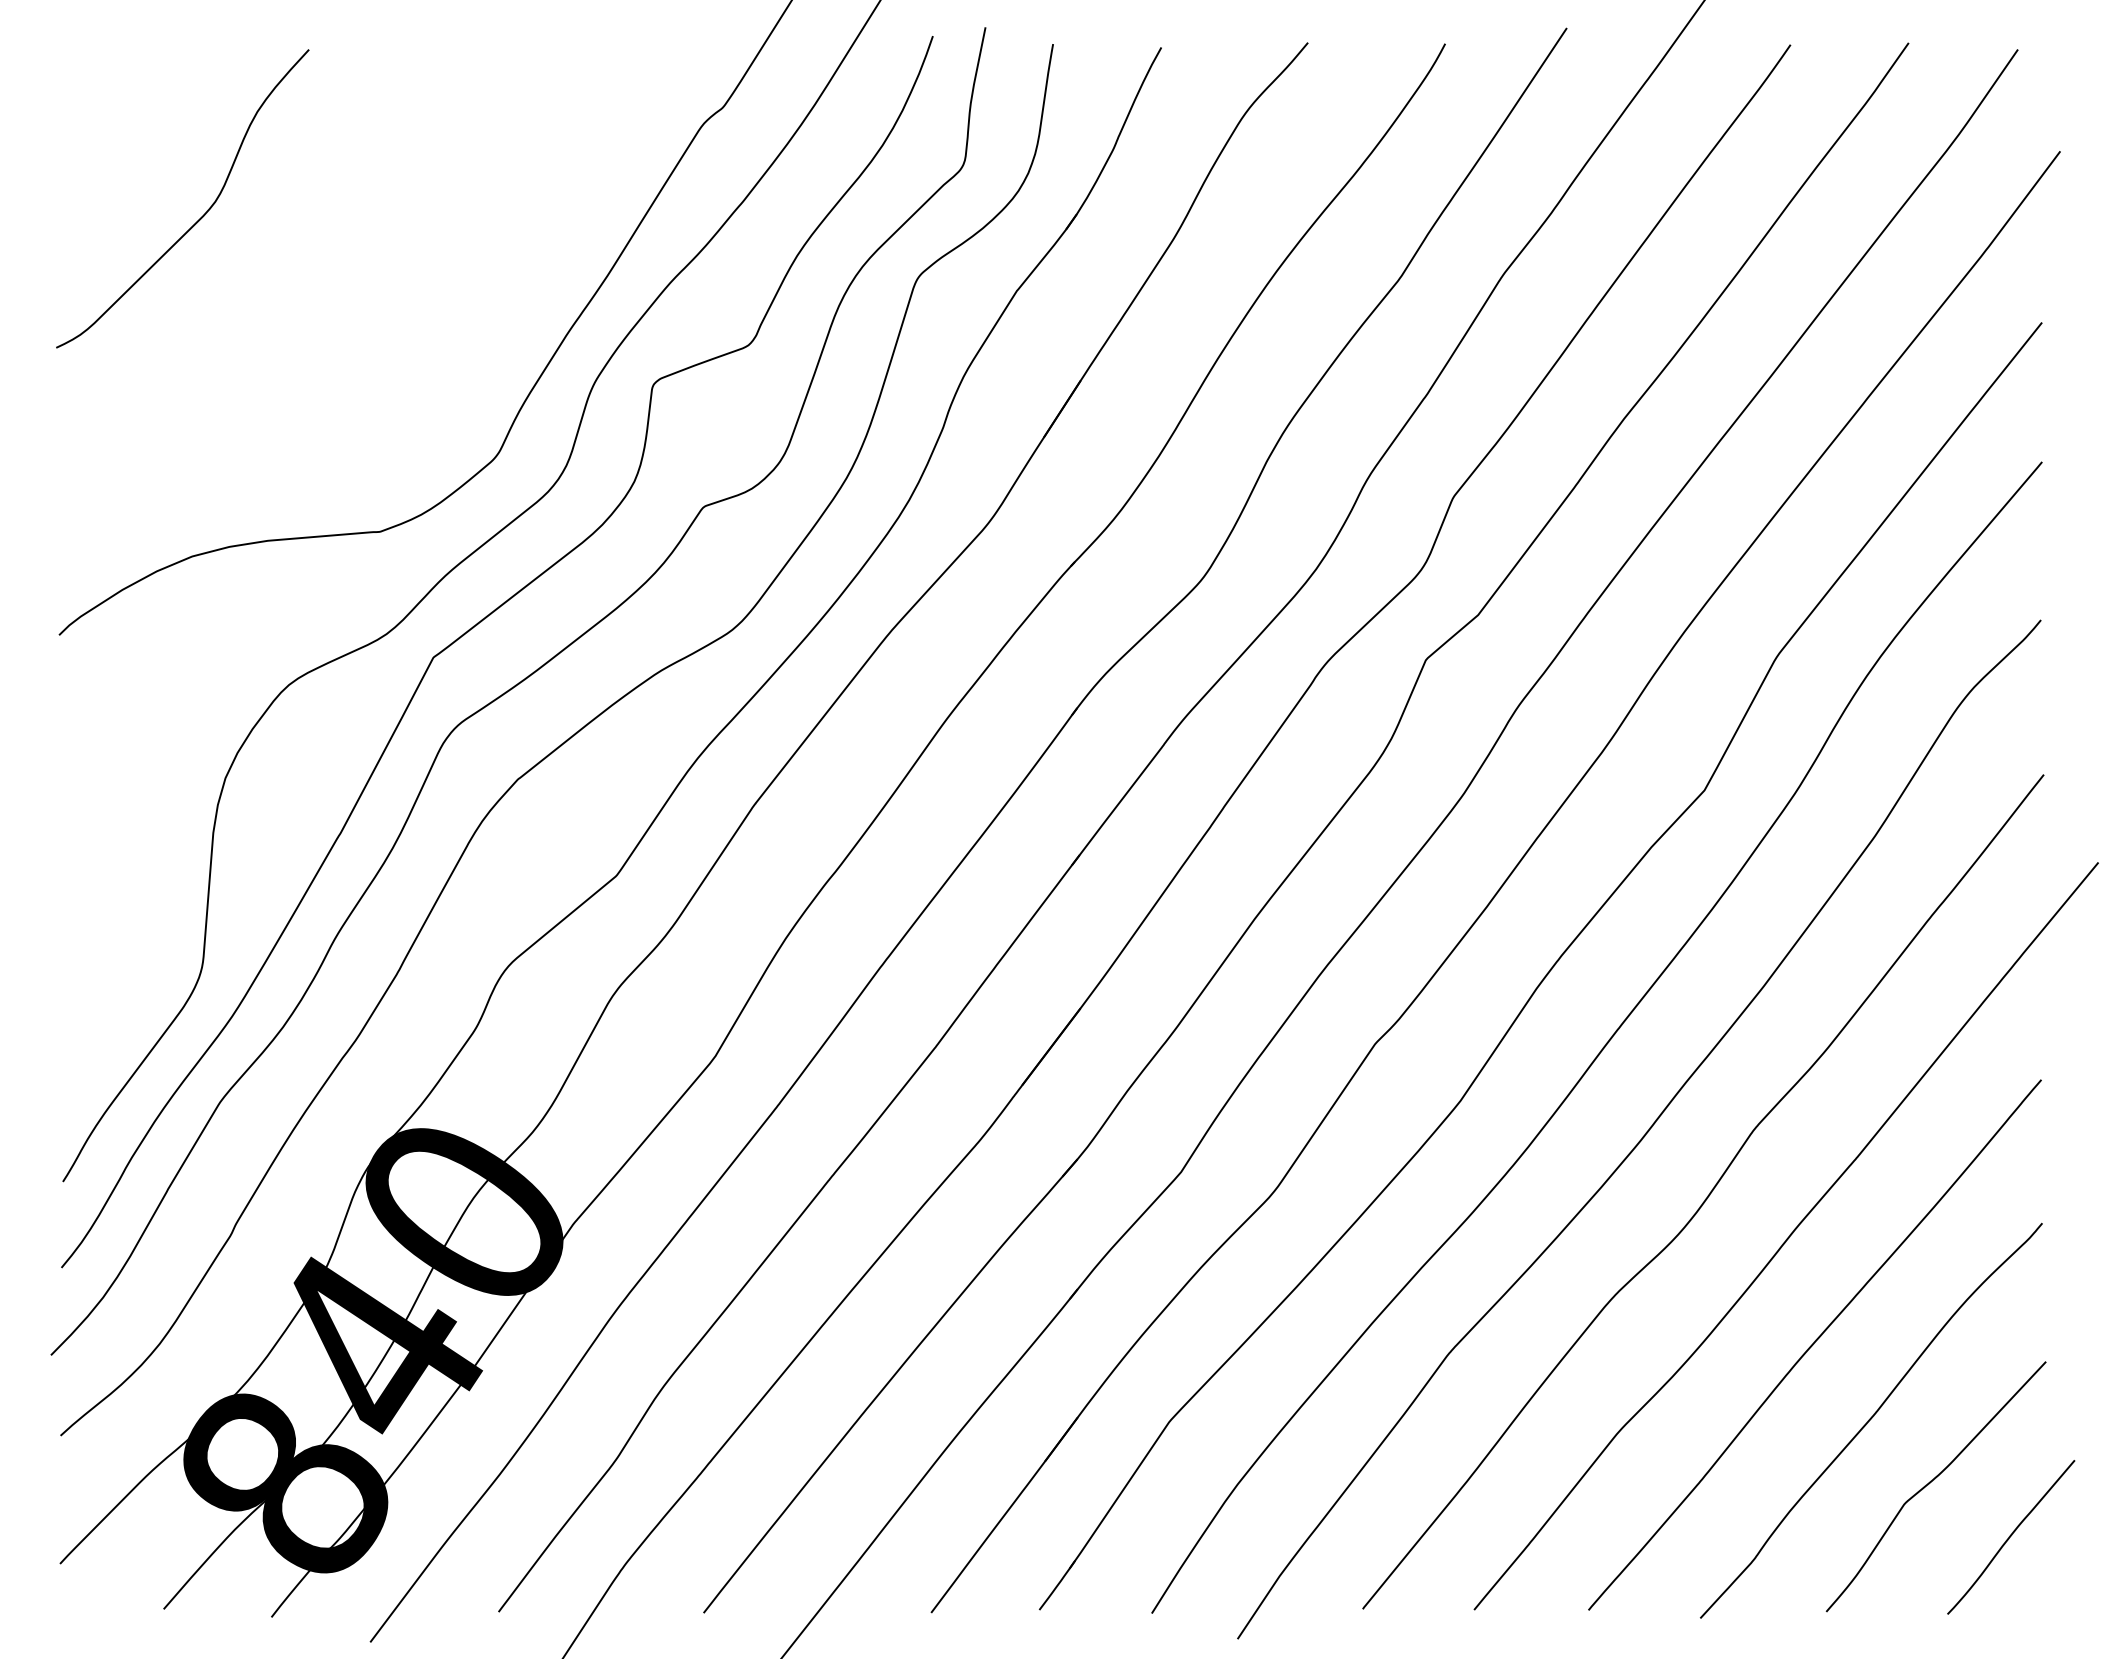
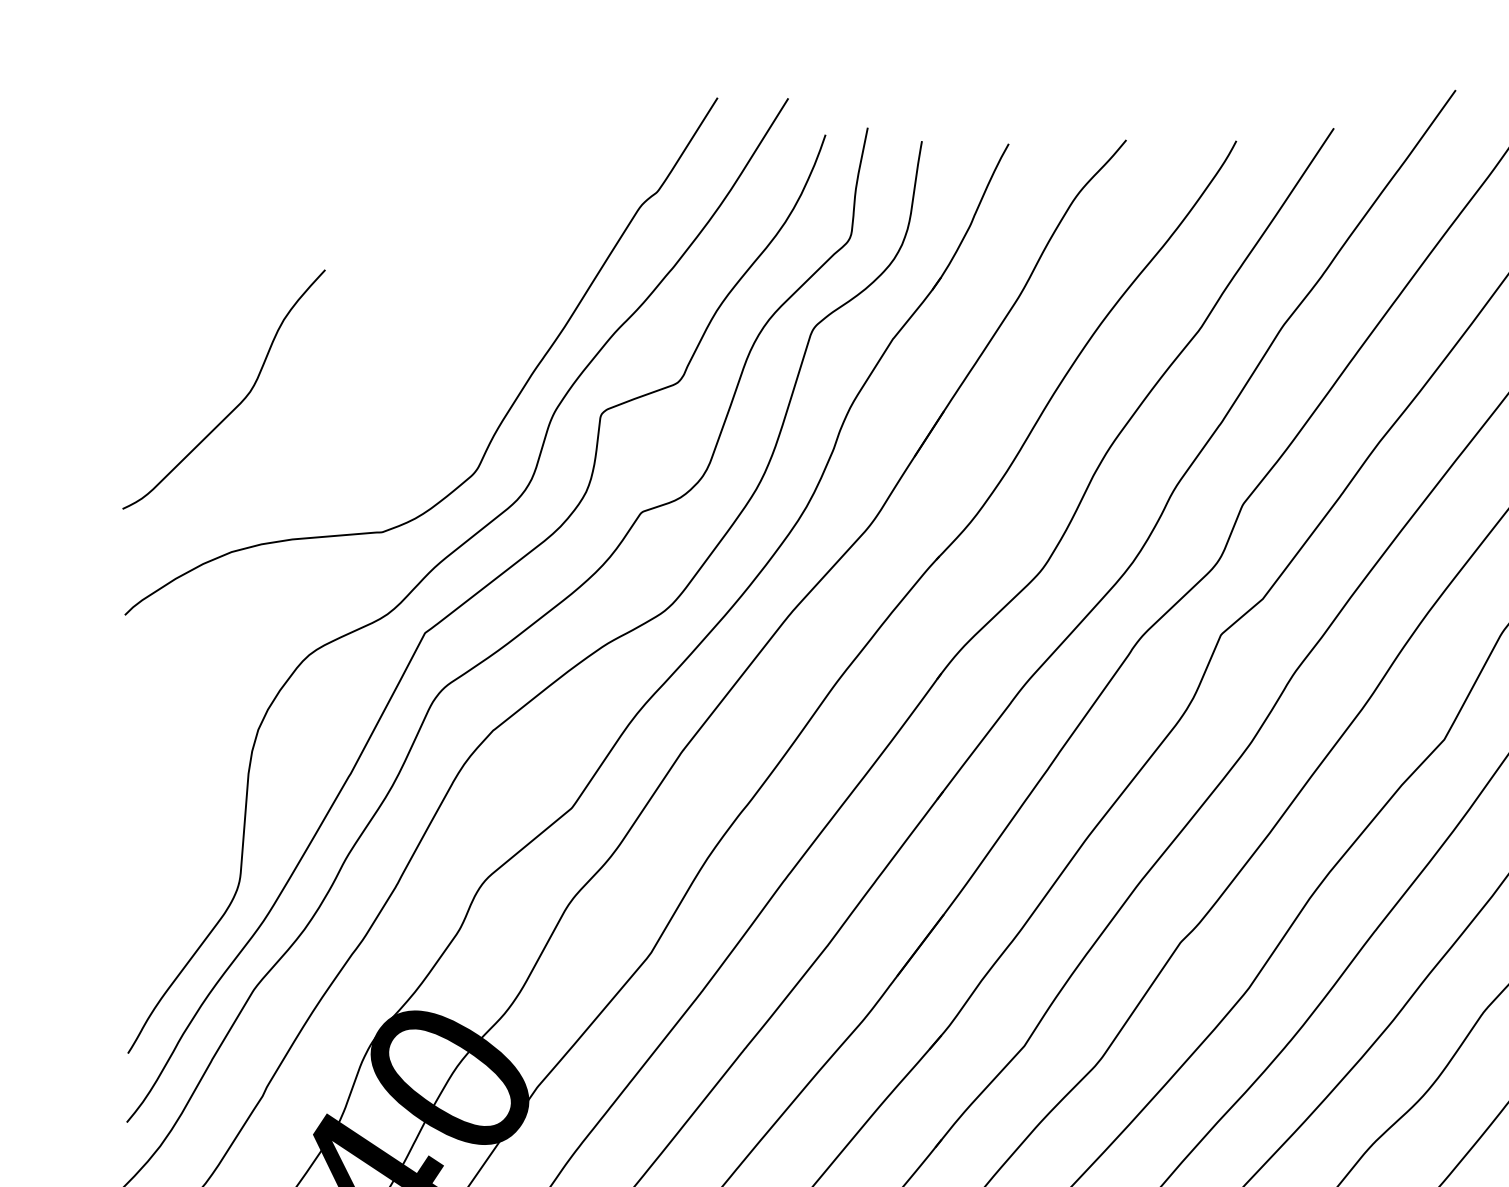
curve: (201, 216) -> (239, 403), moved

